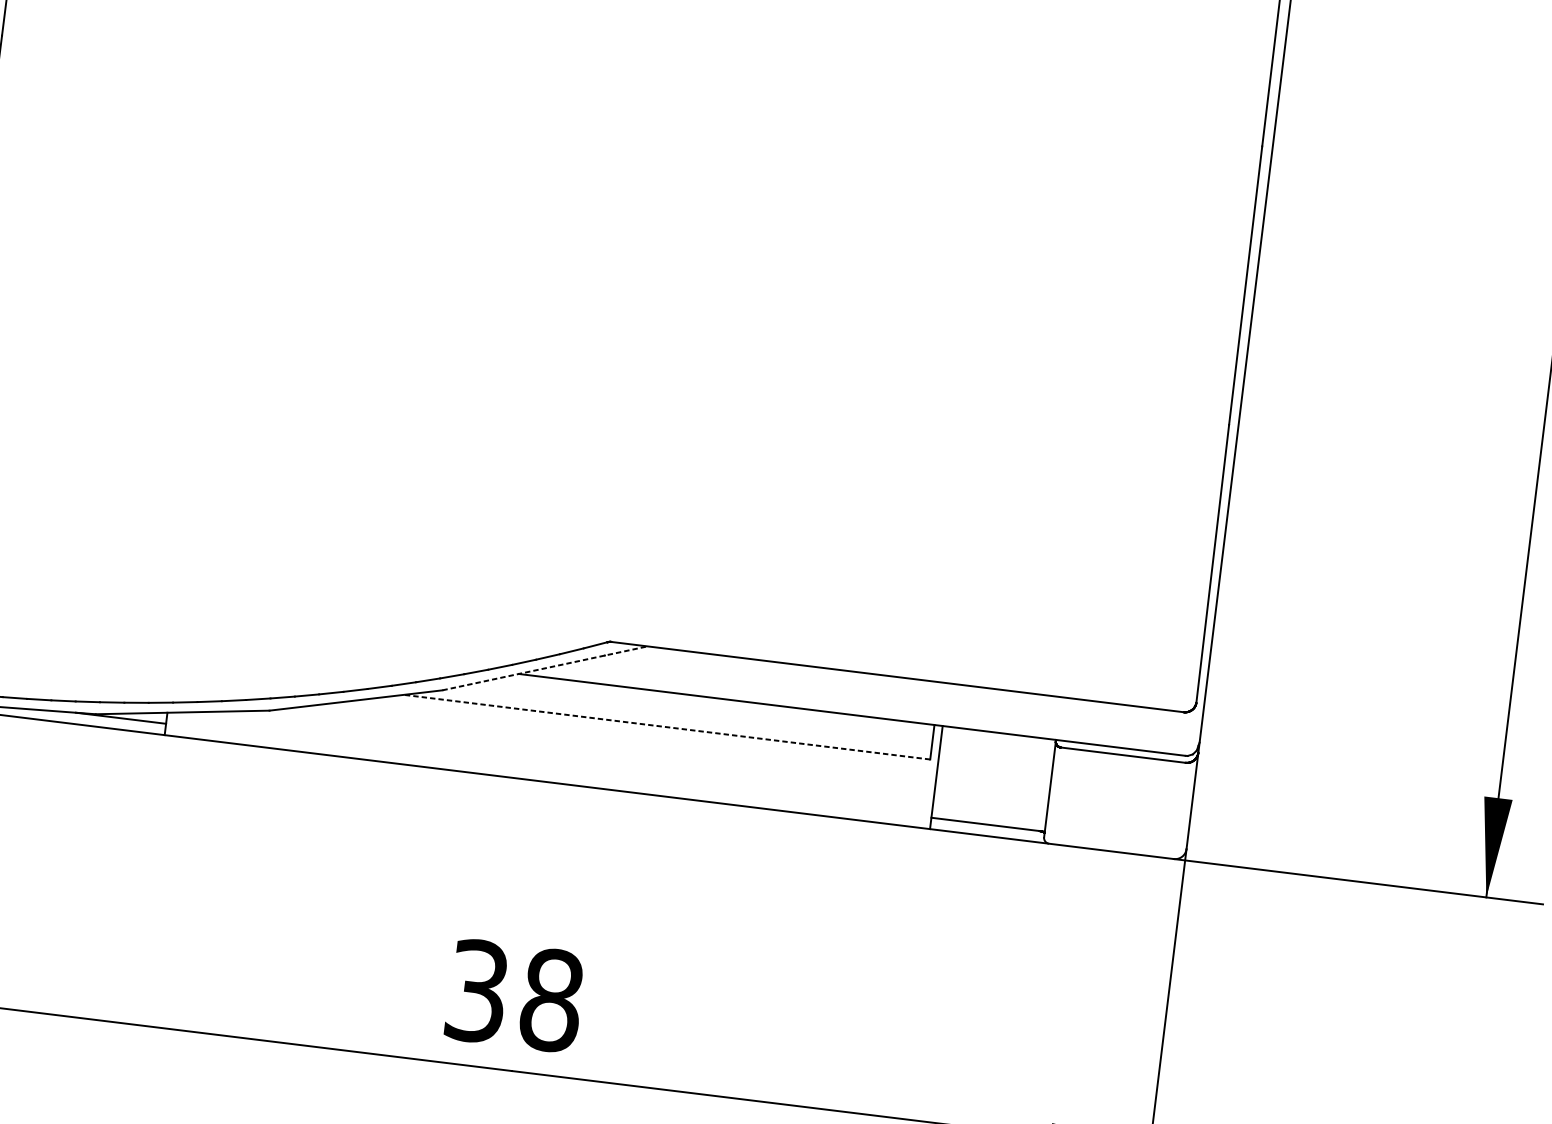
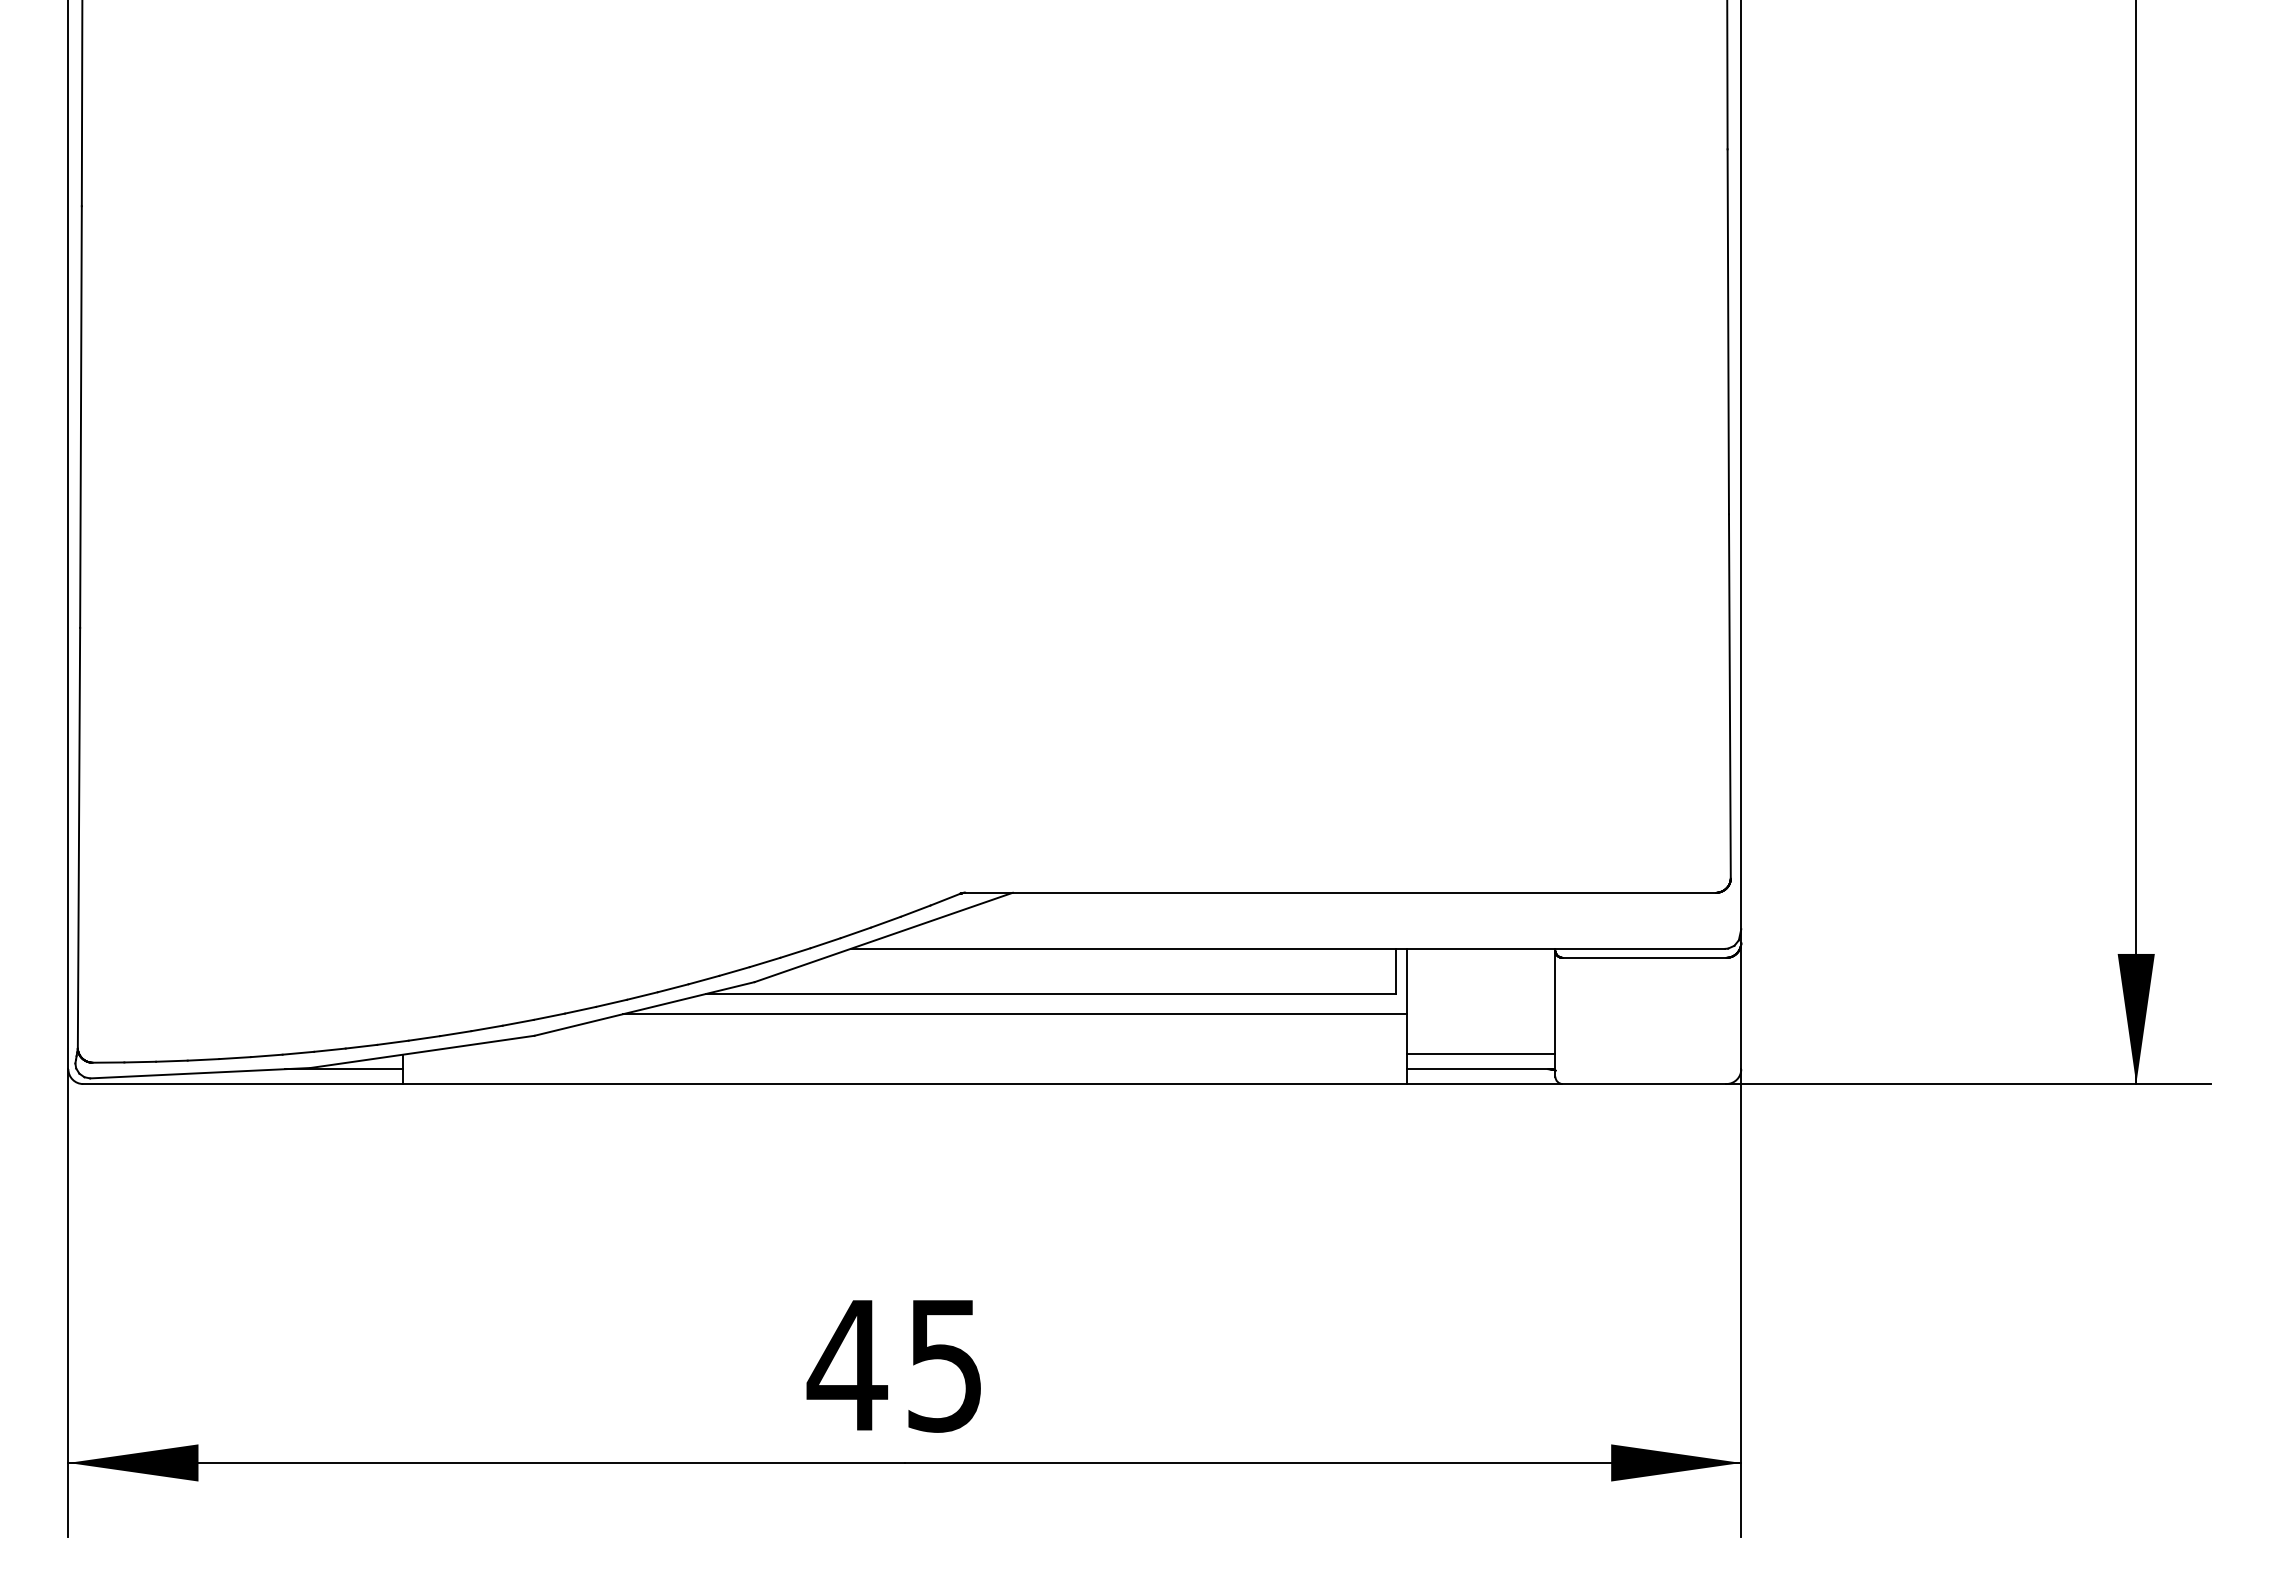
line: (544, 668) -> (883, 937), dashed -> solid
line: (666, 727) -> (1050, 994), dashed -> solid
line: (637, 739) -> (1014, 1014), added
line: (989, 813) -> (1480, 1054), added
text: (513, 995) -> (894, 1365), 38 -> 45

